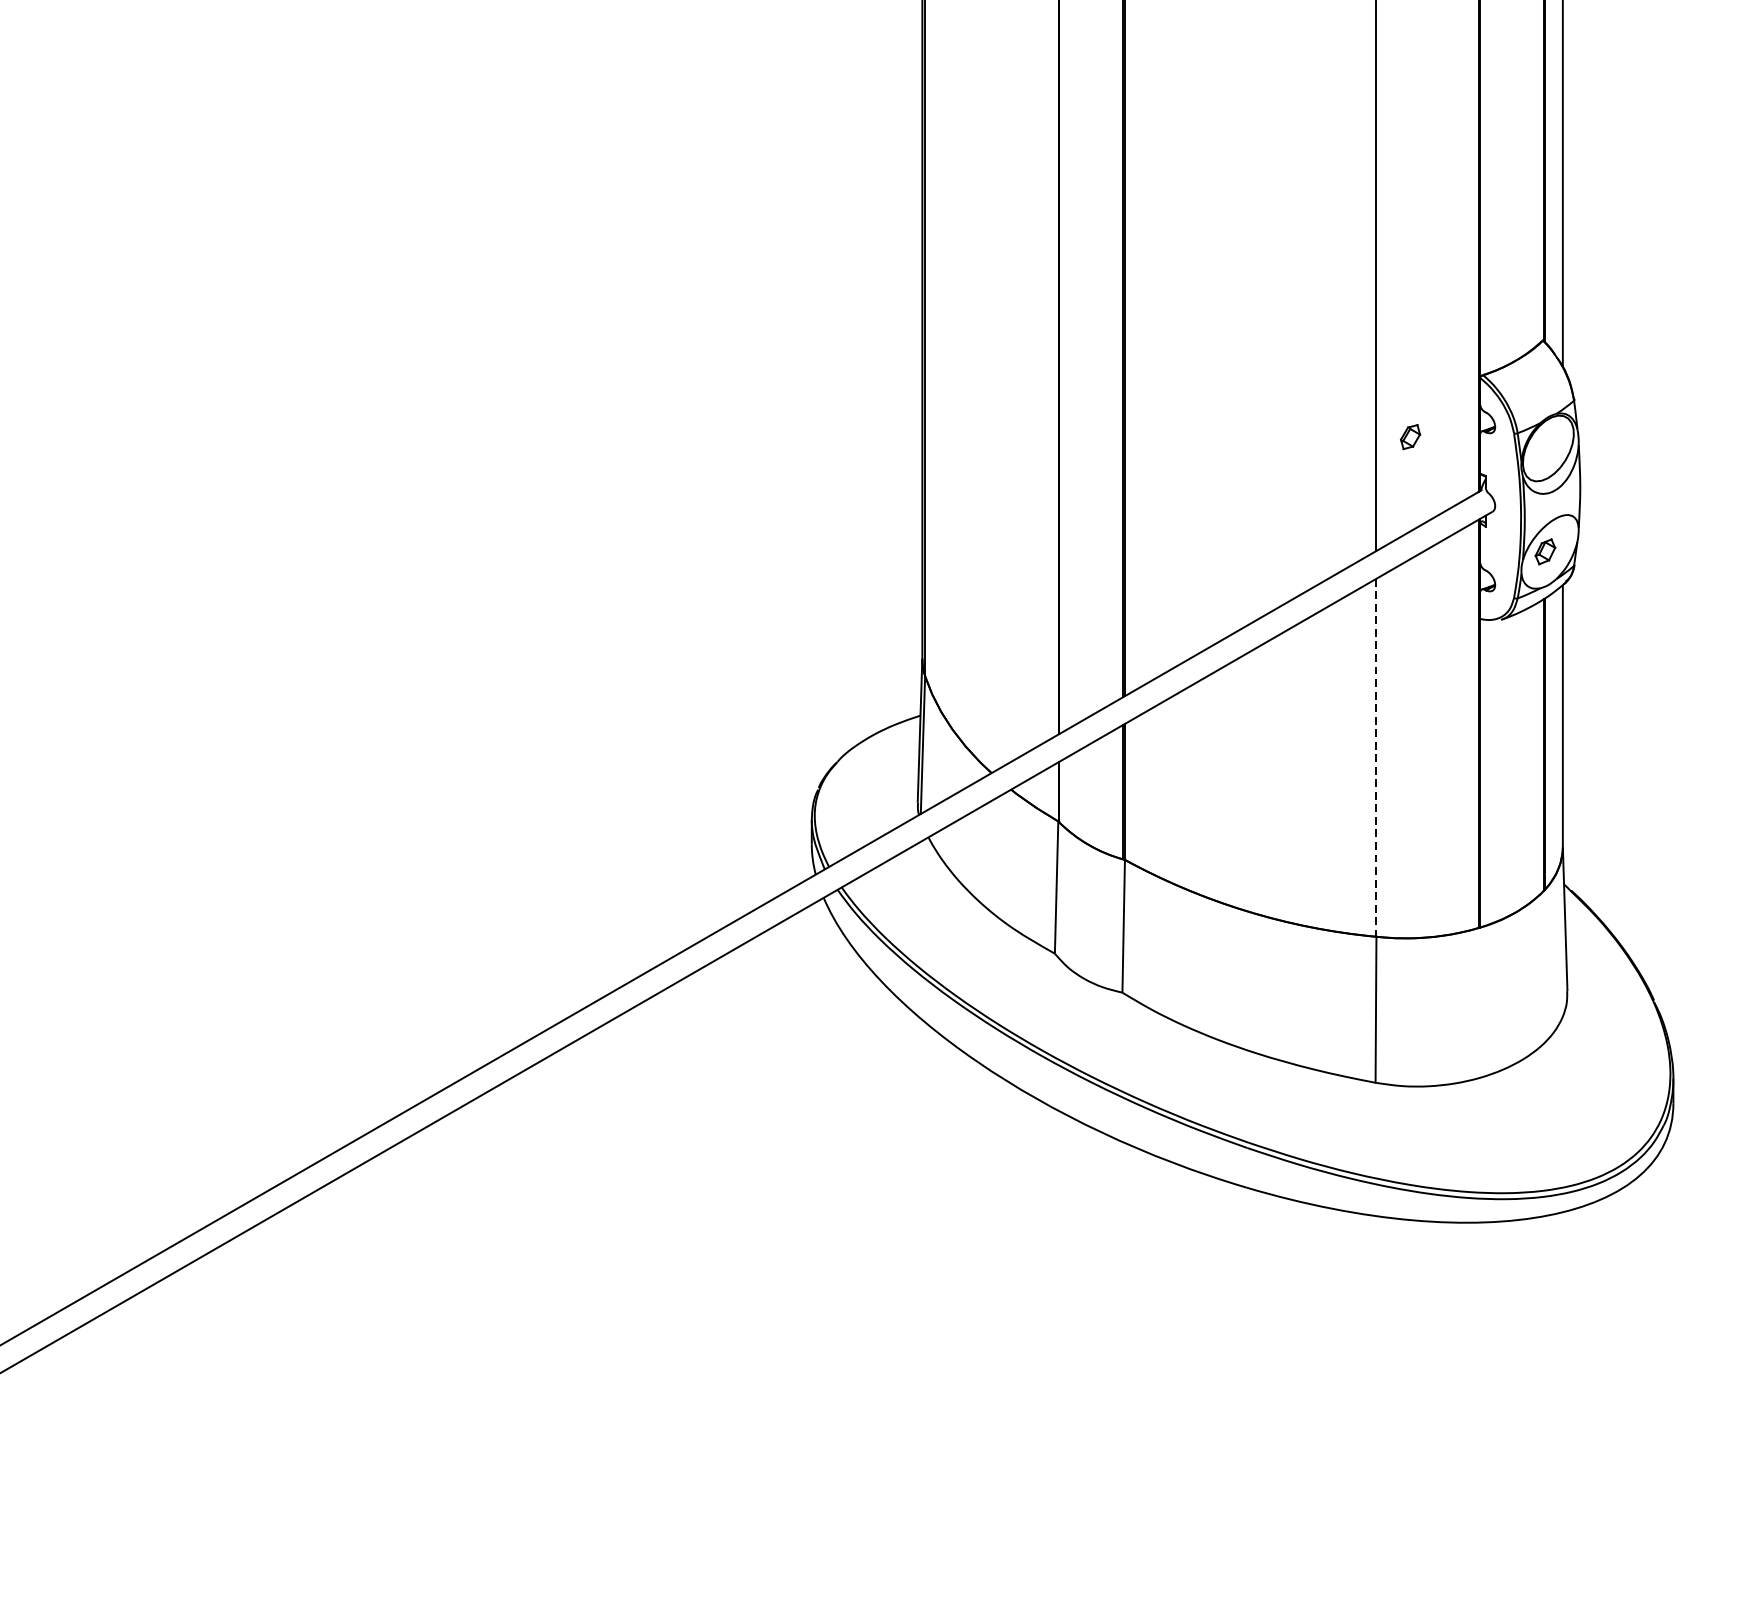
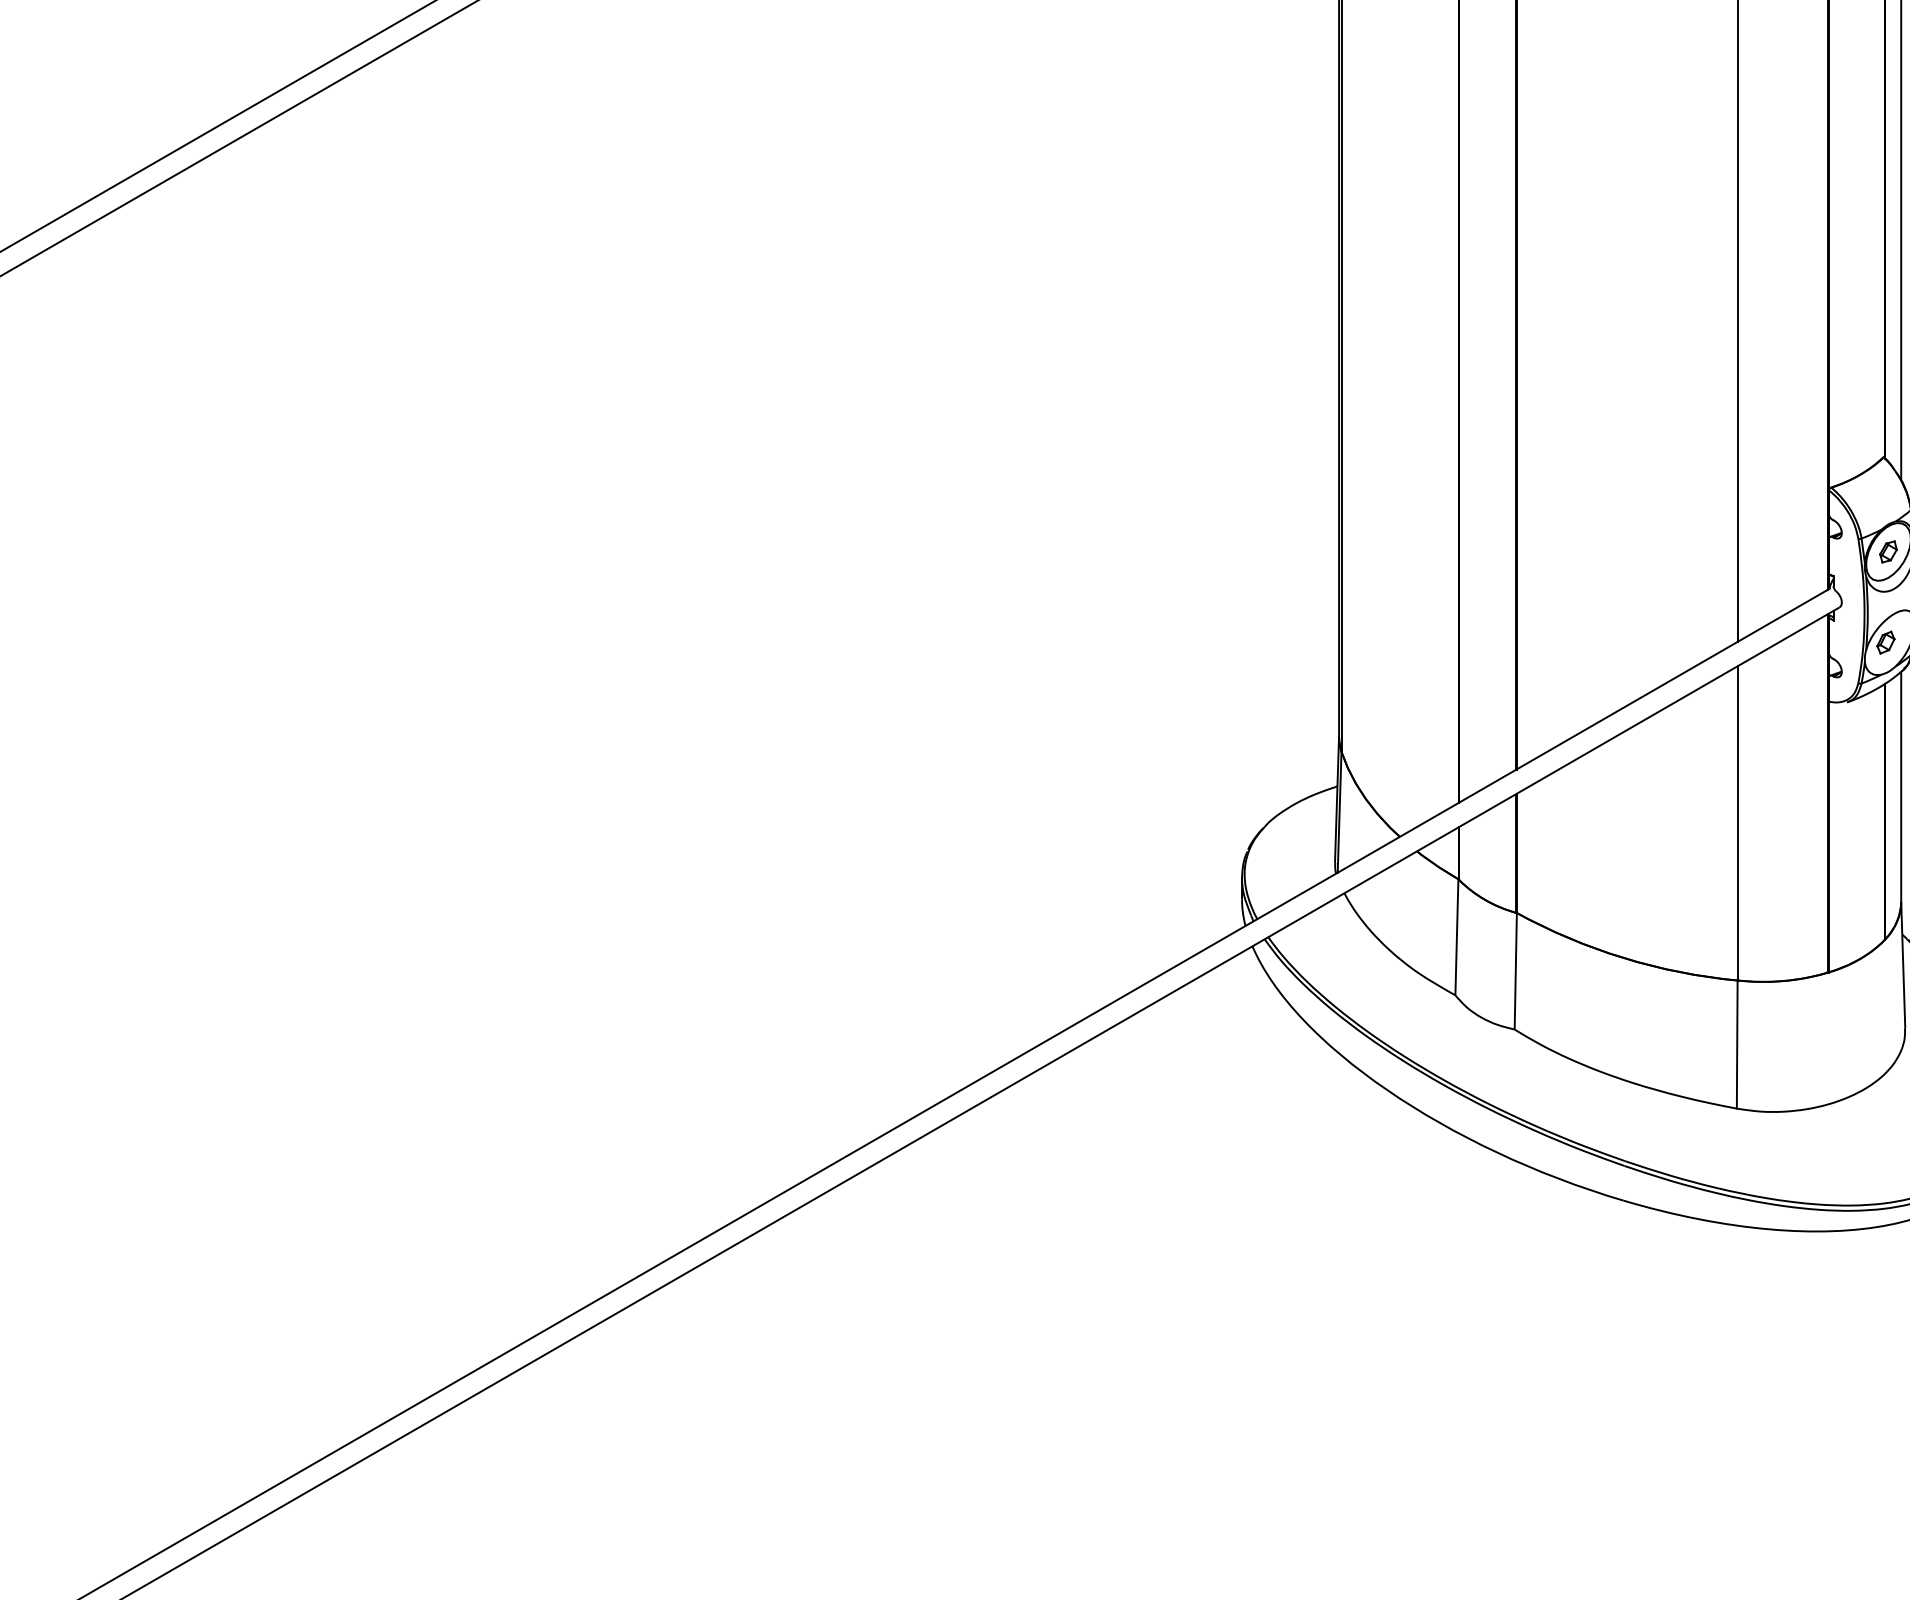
part: (1410, 436) -> (1888, 551), moved
line: (1376, 757) -> (1737, 823), dashed -> solid

